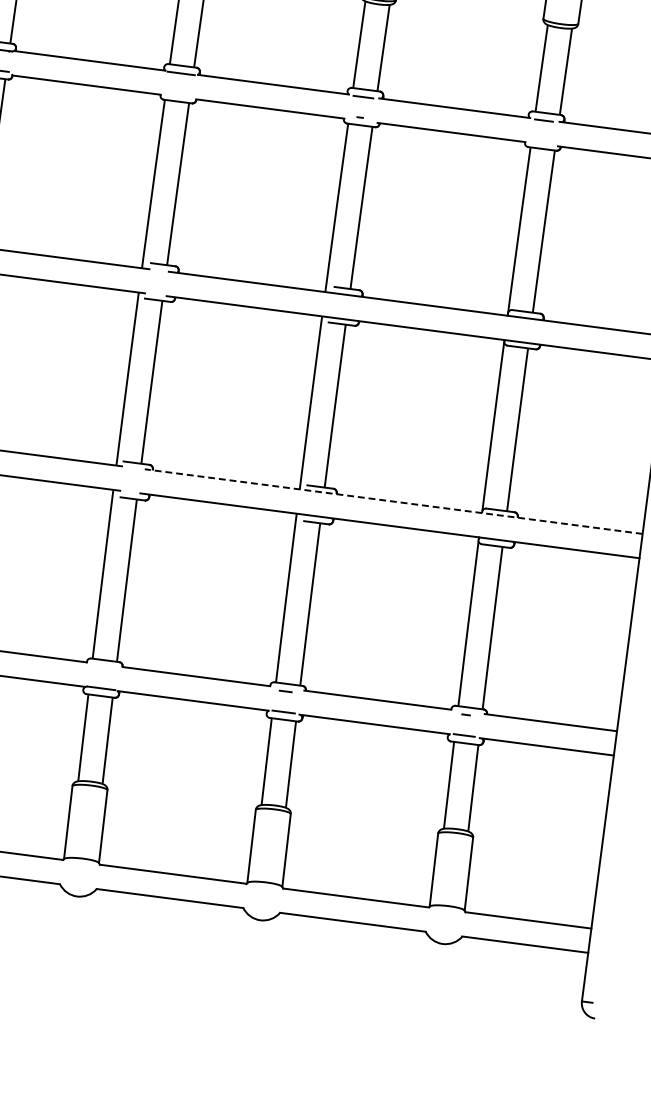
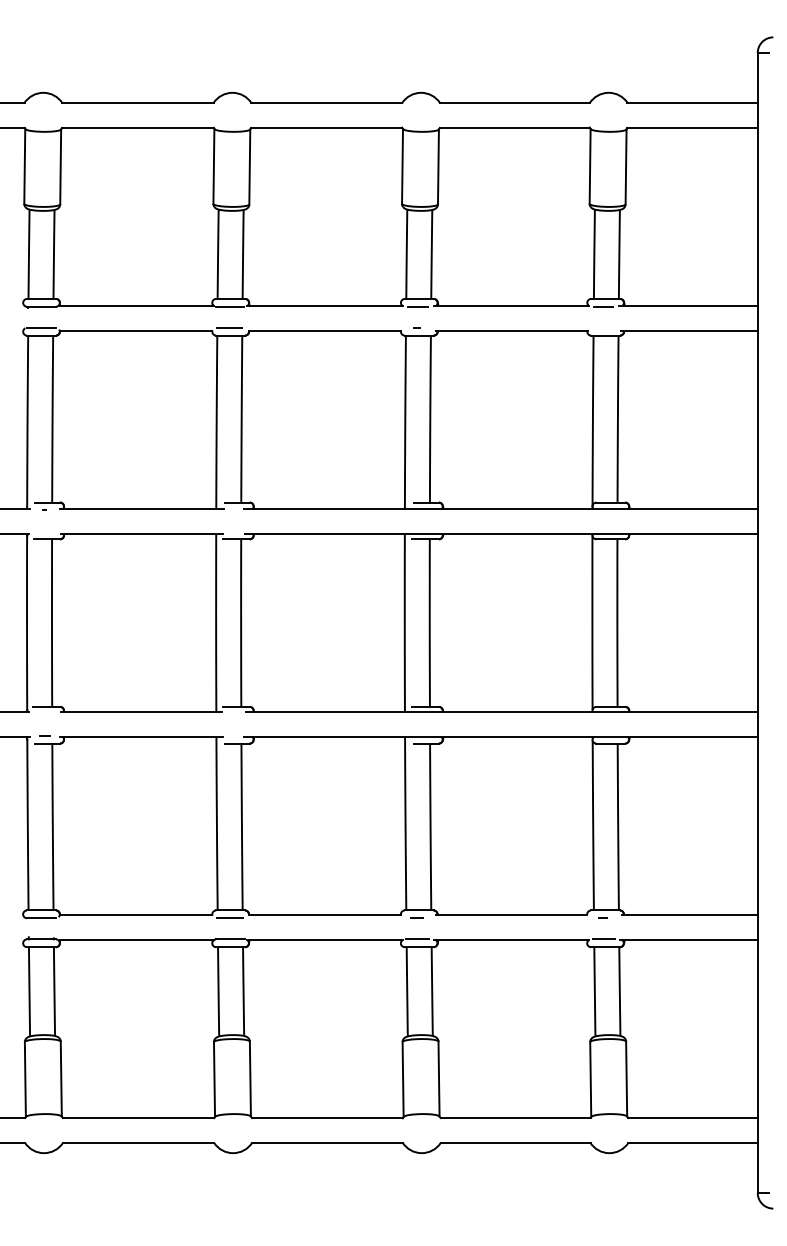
line: (177, 93) -> (229, 327), added
line: (393, 502) -> (501, 712), dashed -> solid
line: (103, 667) -> (229, 918), added

